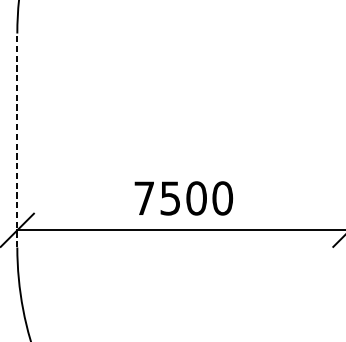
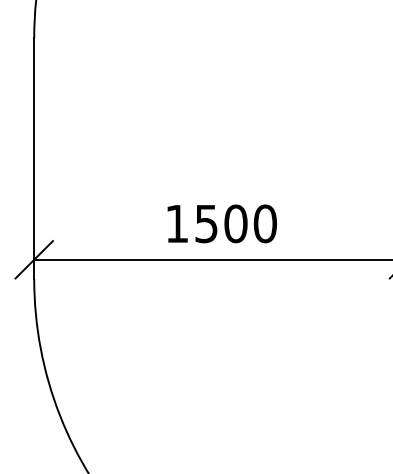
line: (17, 140) -> (34, 158), dashed -> solid
text: (143, 198) -> (176, 223), 7500 -> 1500

